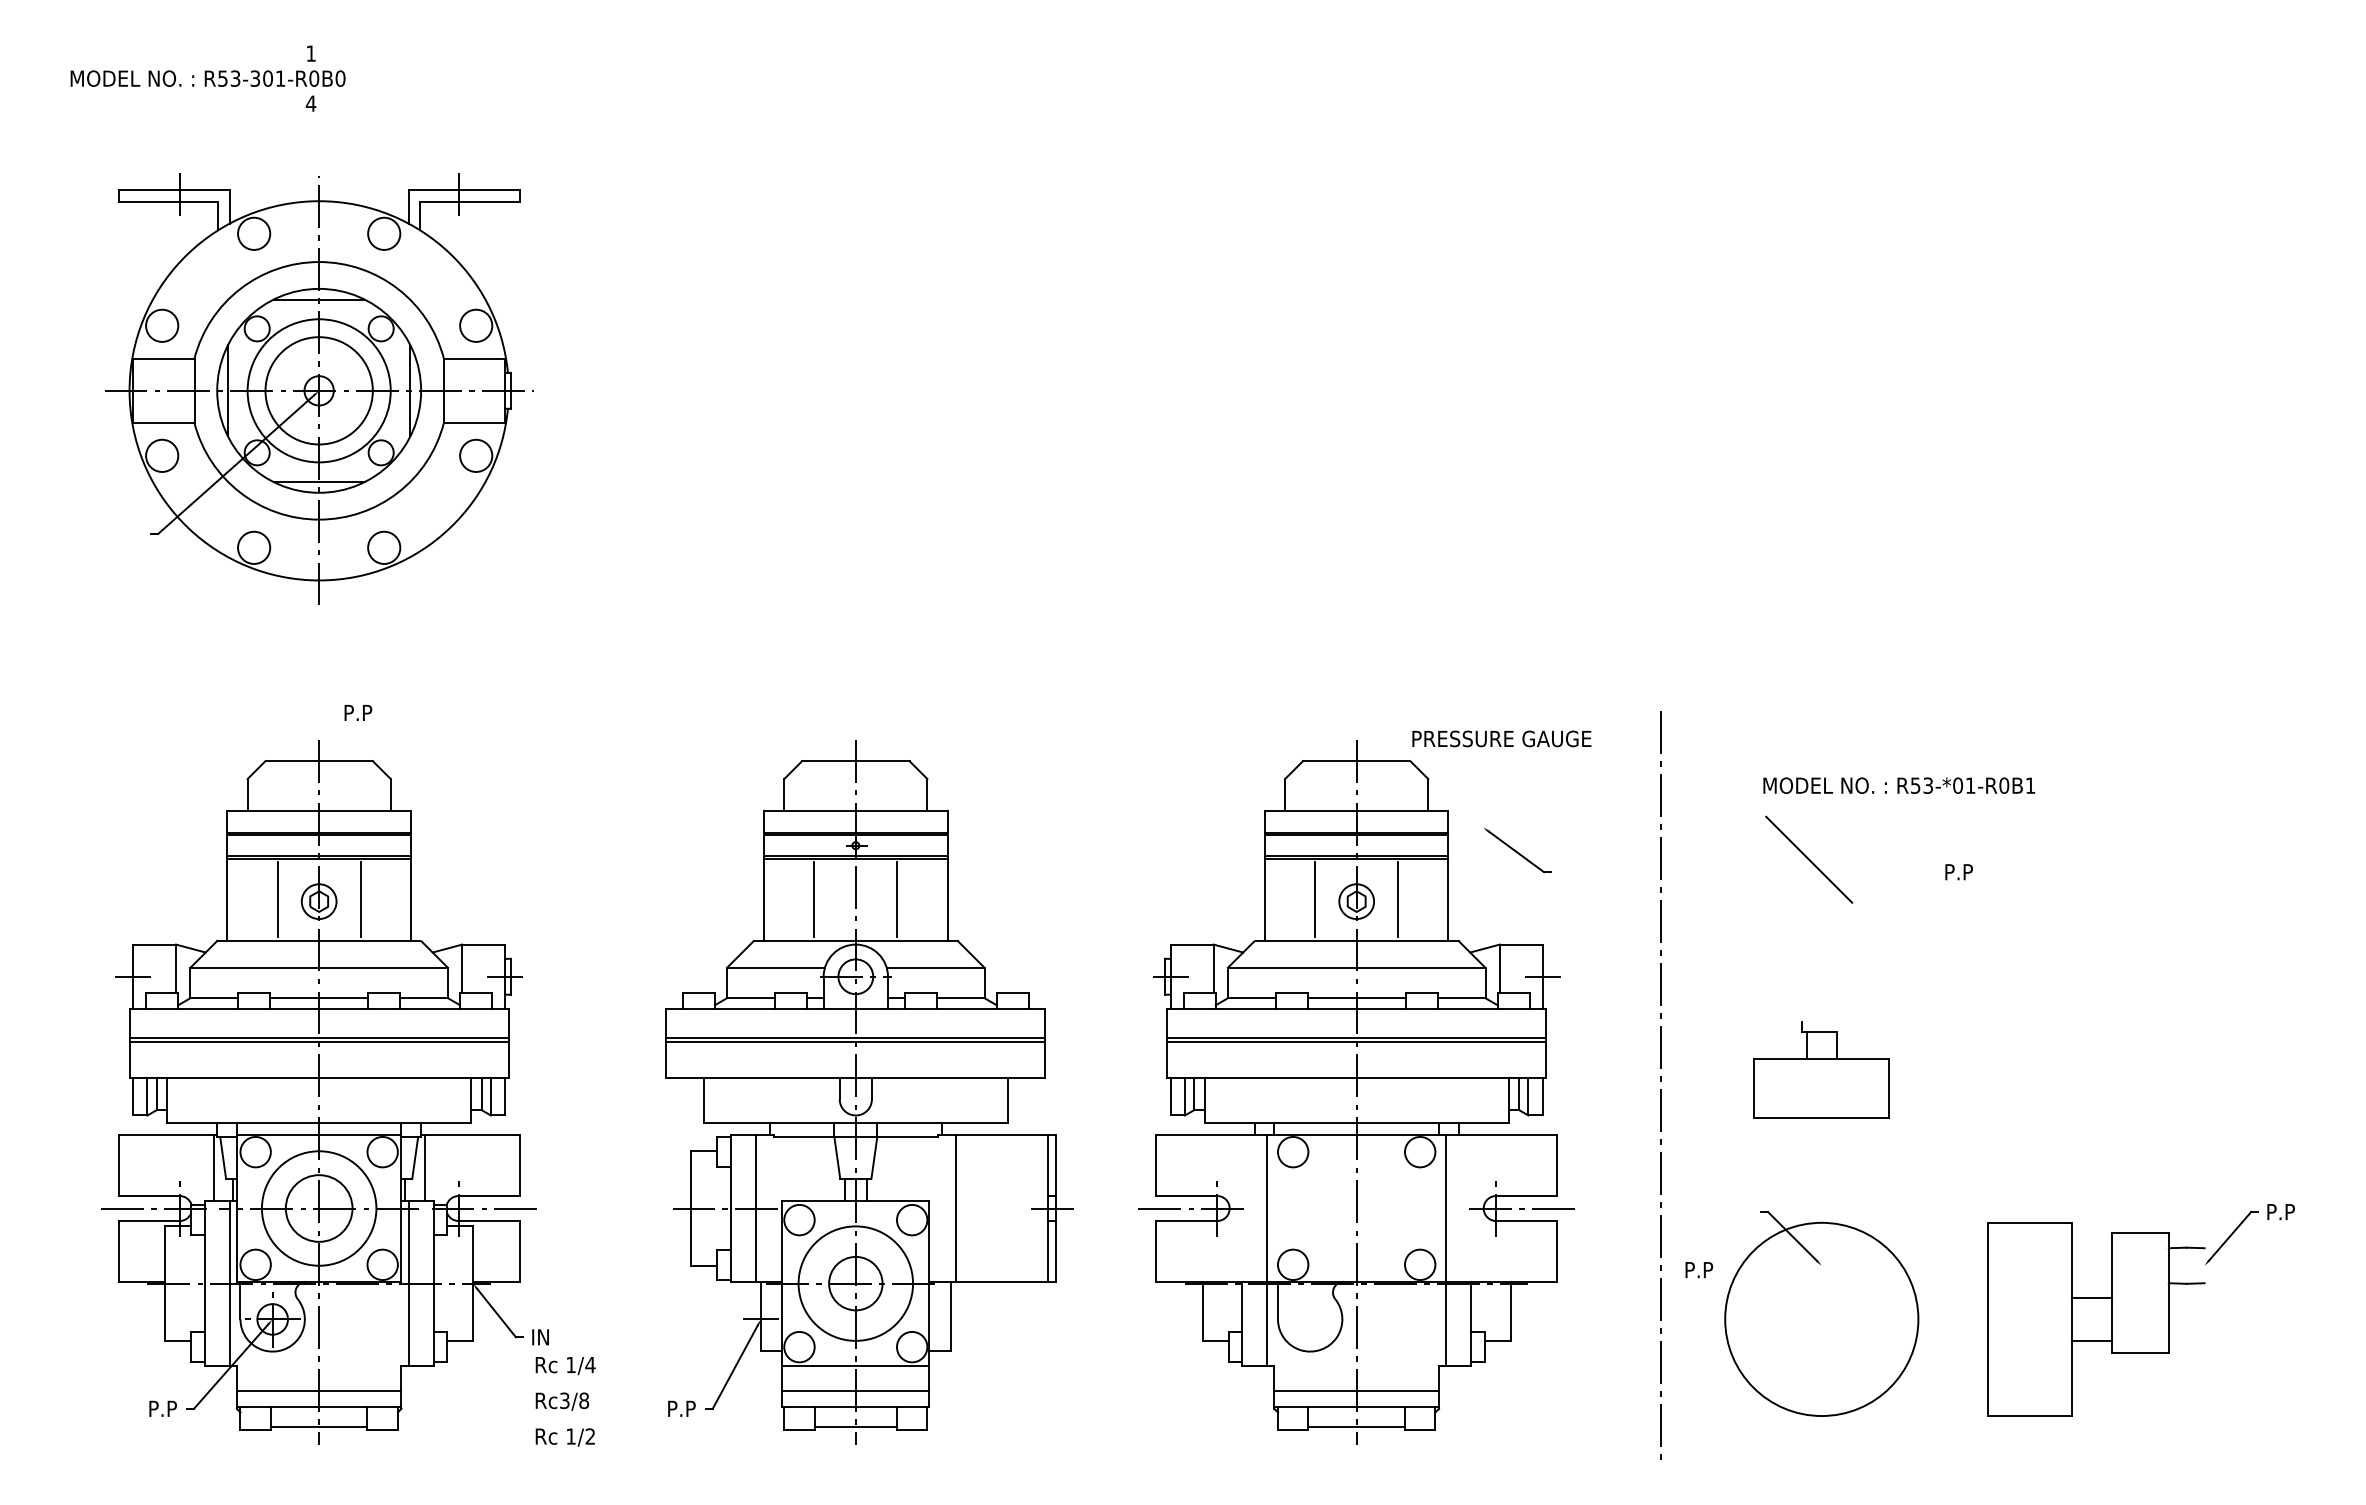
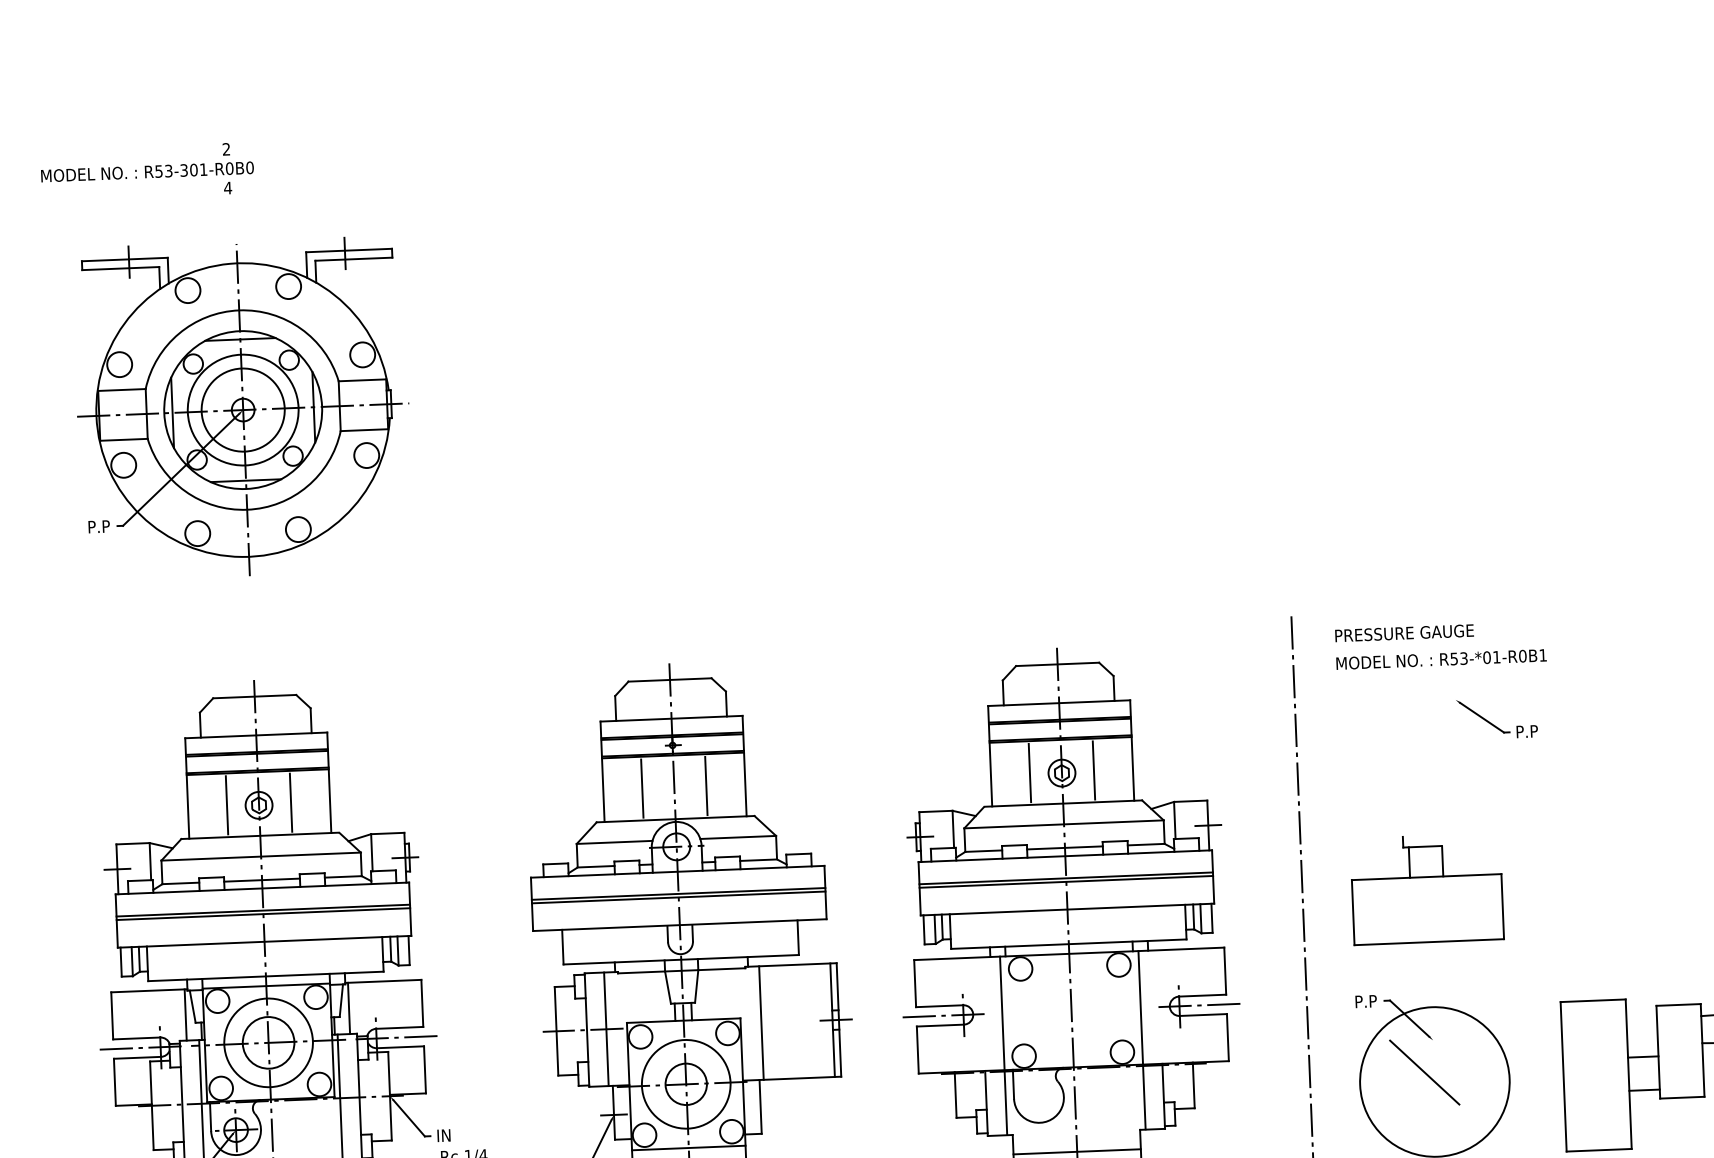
text: (310, 53) -> (225, 149), 1 -> 2
text: (358, 712) -> (99, 526), moved
text: (1501, 738) -> (1404, 632), moved
text: (1898, 785) -> (1440, 659), moved
part: (1517, 850) -> (1482, 716), moved
line: (1809, 859) -> (1424, 1072), moved
part: (1821, 1070) -> (1426, 889), size x1.43
text: (1699, 1270) -> (1366, 1001), moved

